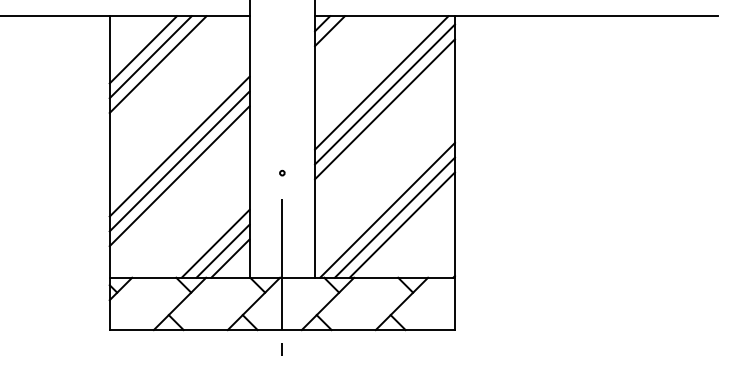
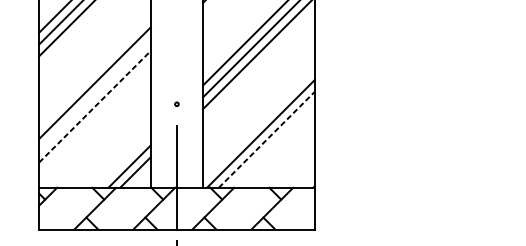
line: (179, 161) -> (94, 95), removed
line: (179, 176) -> (94, 106), solid -> dashed
line: (394, 217) -> (266, 139), solid -> dashed
line: (401, 224) -> (272, 145), removed
line: (215, 243) -> (123, 160), removed

